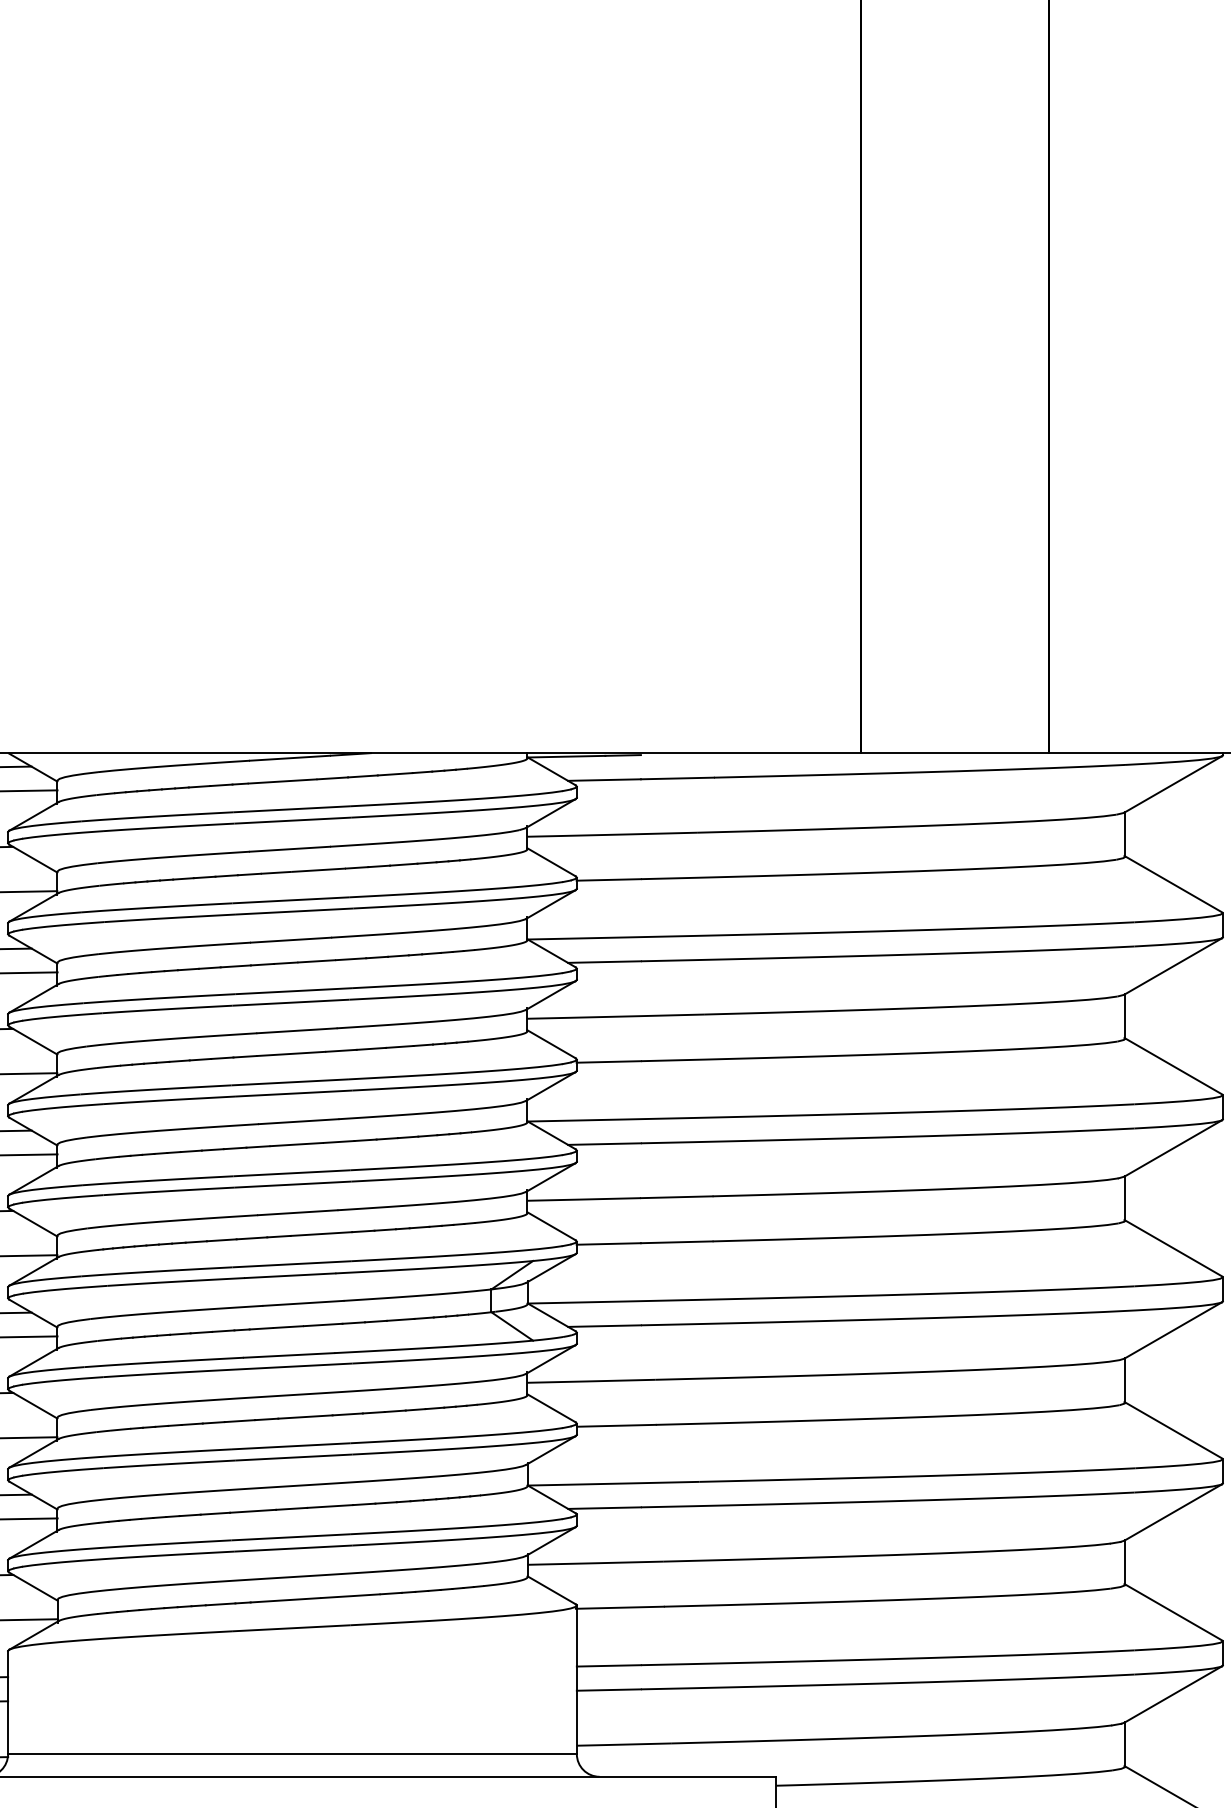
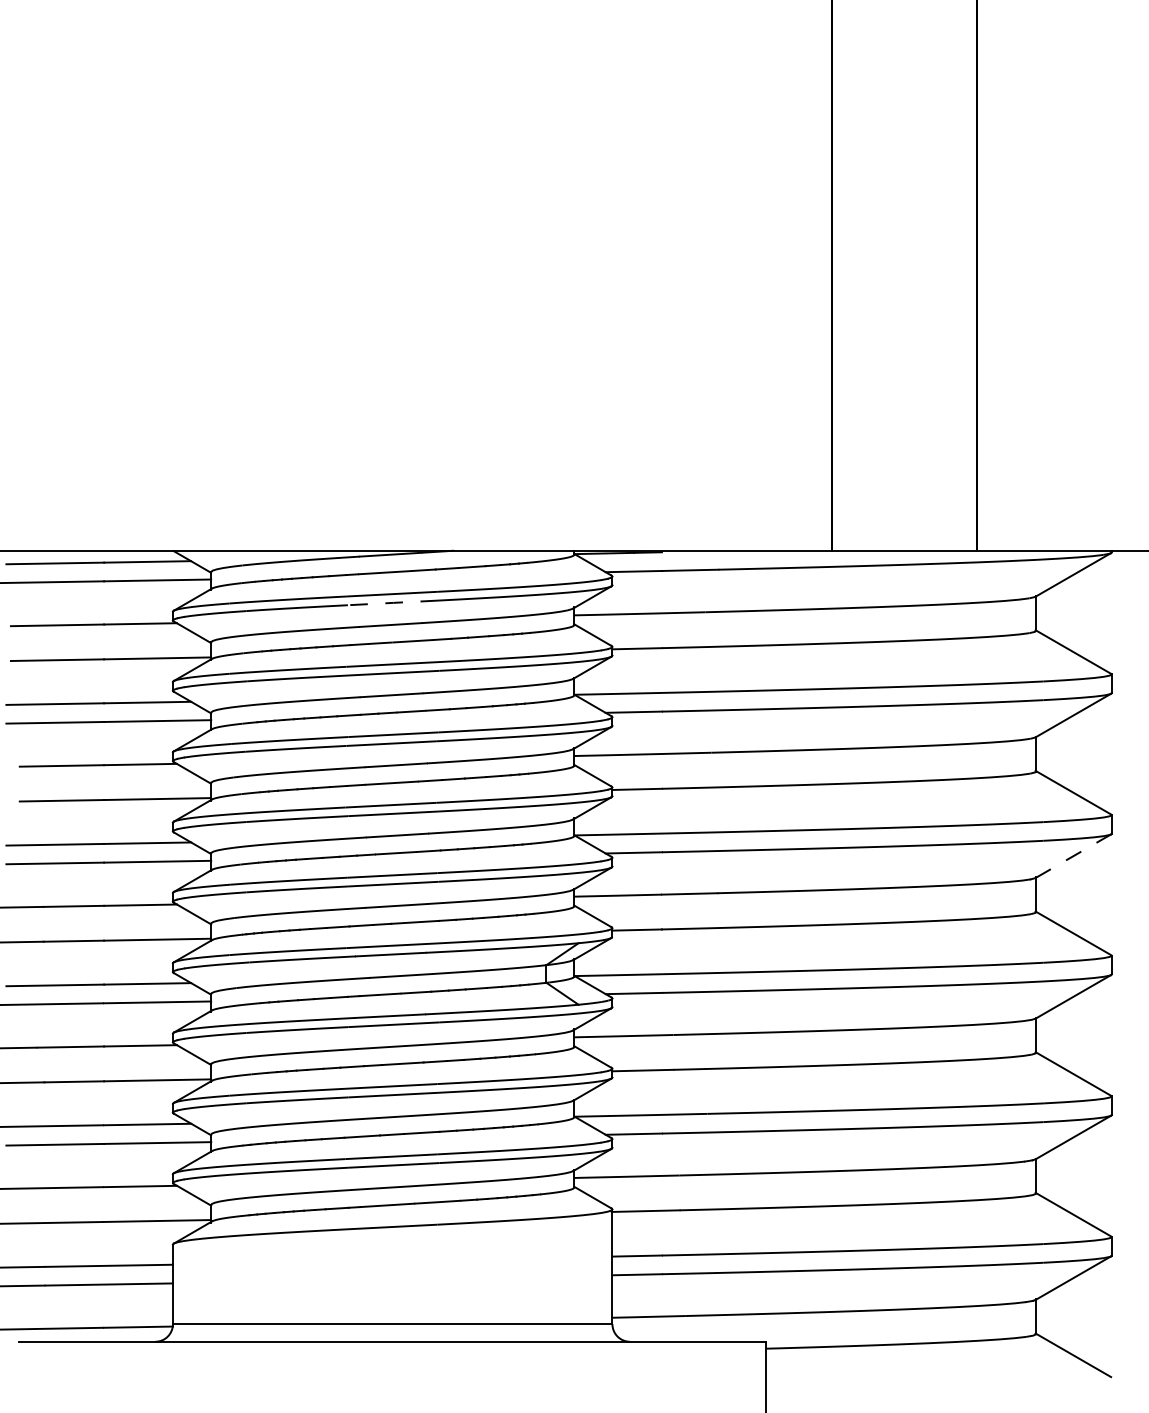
line: (293, 820) -> (393, 602), solid -> dashed
line: (1173, 1148) -> (1073, 856), solid -> dashed

